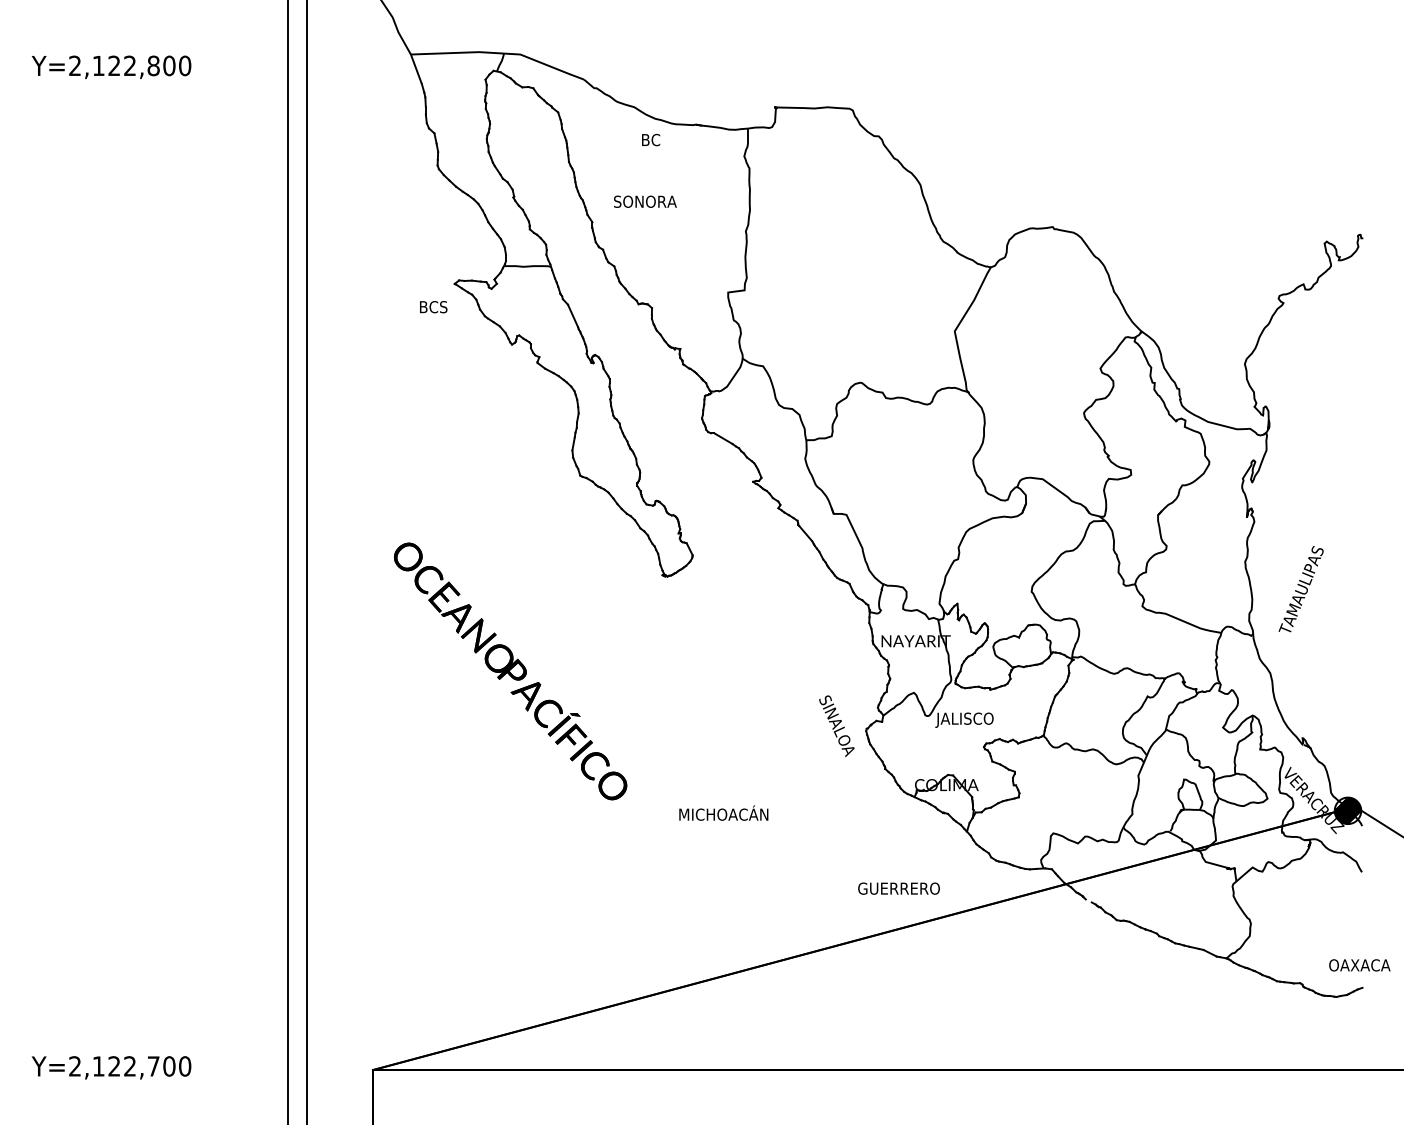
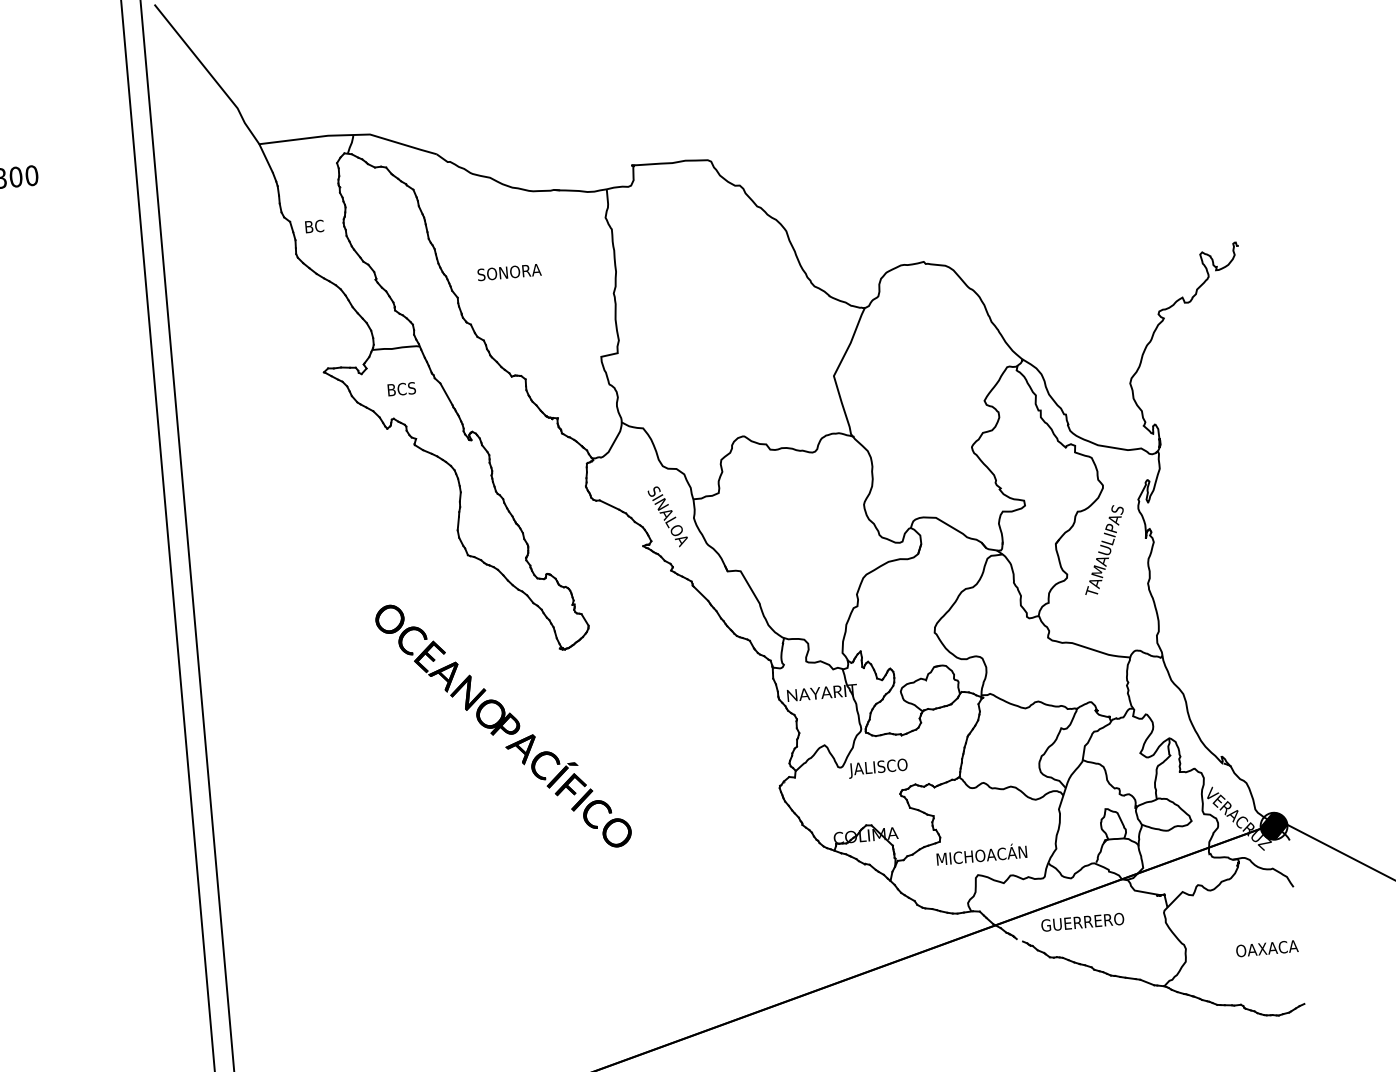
text: (651, 140) -> (315, 226), moved
text: (433, 307) -> (401, 389), moved
text: (1300, 589) -> (1103, 550), moved
text: (510, 671) -> (503, 726), moved
text: (836, 726) -> (667, 517), moved
text: (723, 812) -> (981, 853), moved
text: (898, 888) -> (1082, 922), moved
text: (1359, 965) -> (1266, 948), moved

